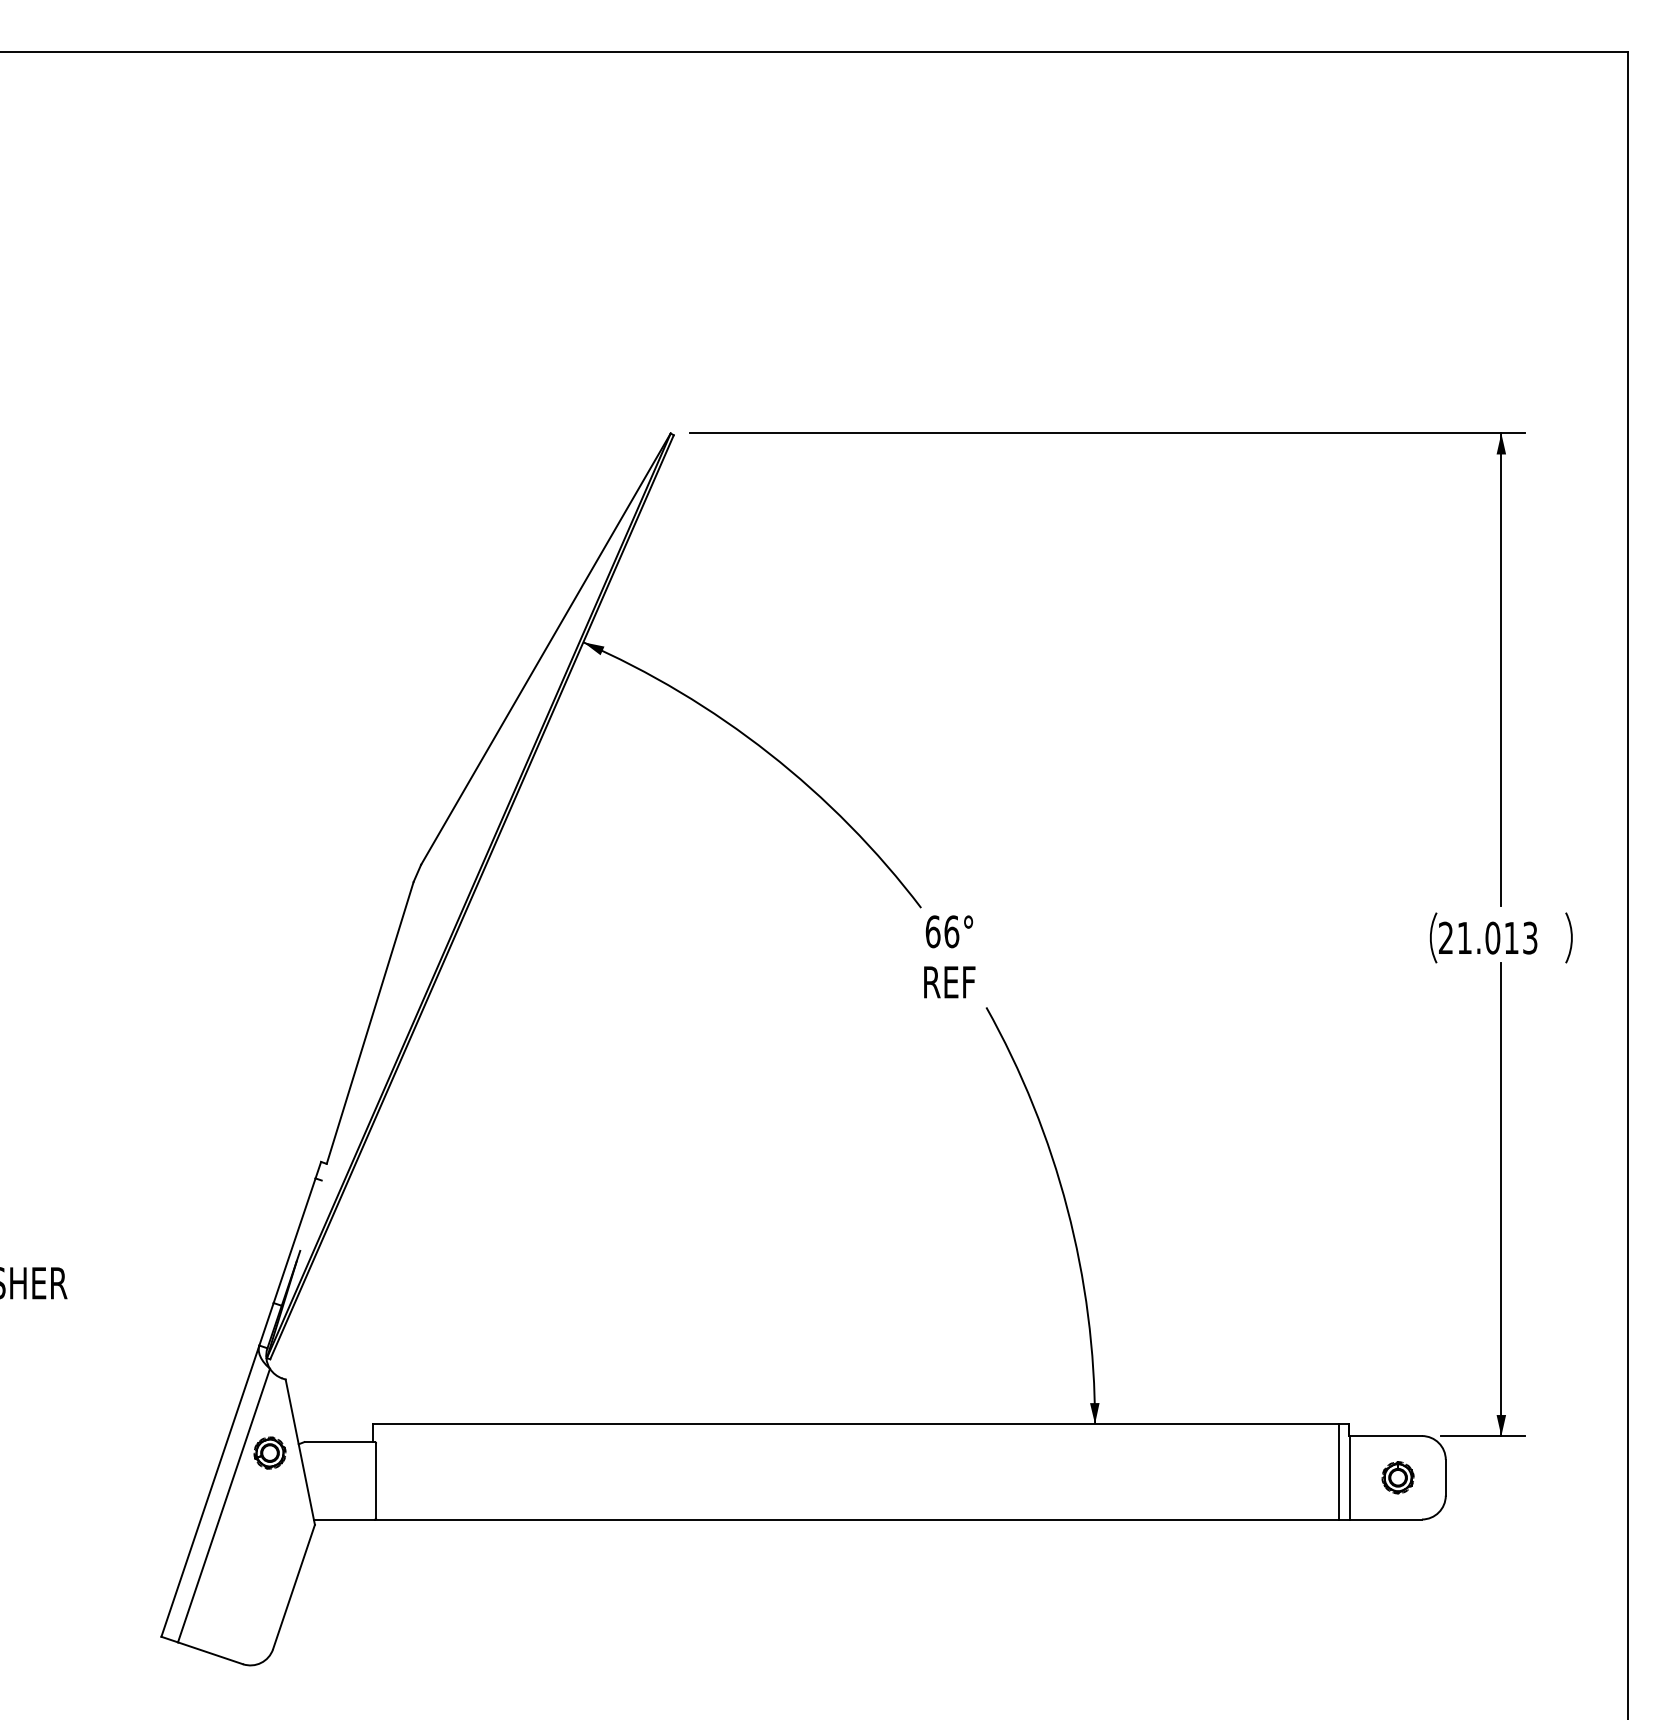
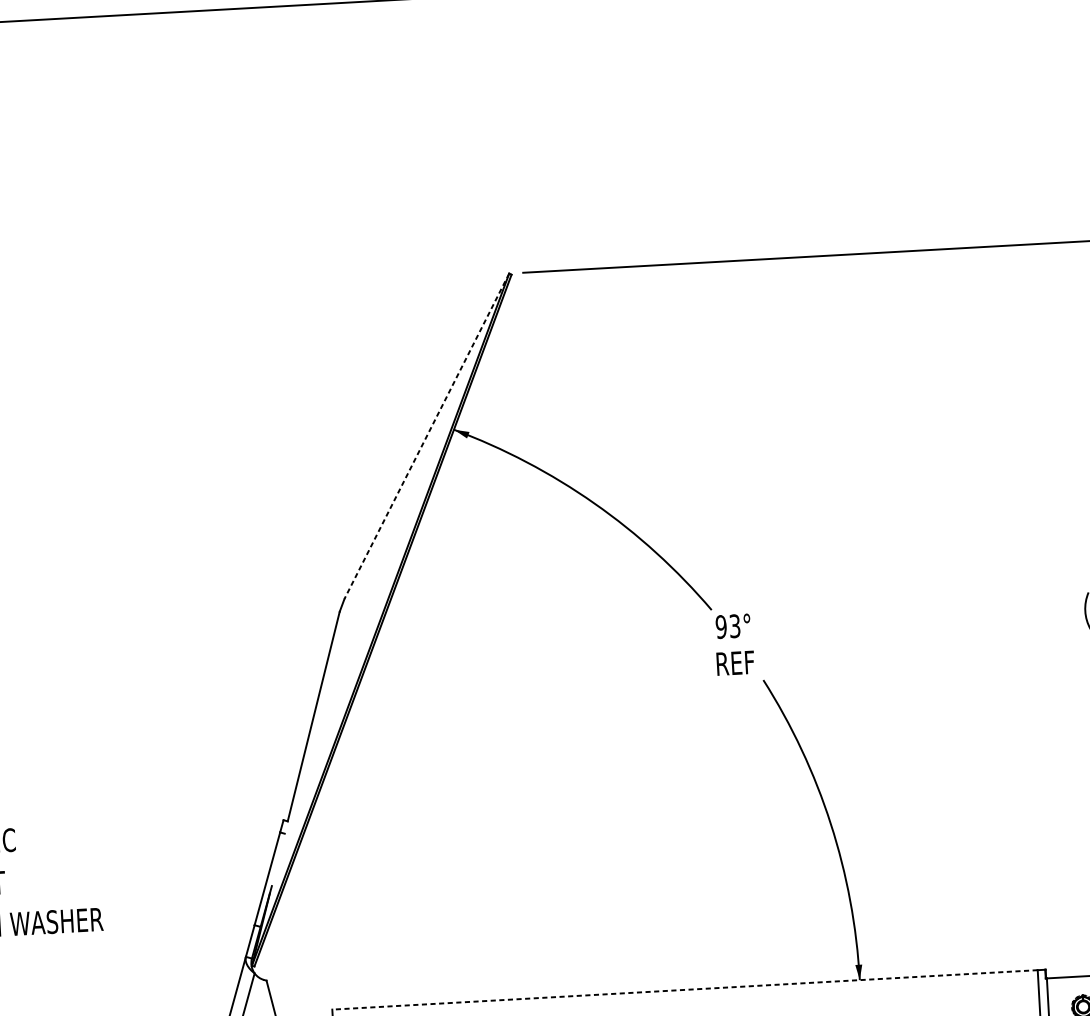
line: (545, 649) -> (426, 436), solid -> dashed
text: (942, 931) -> (728, 626), 66° -> 93°
line: (855, 1424) -> (684, 990), solid -> dashed

